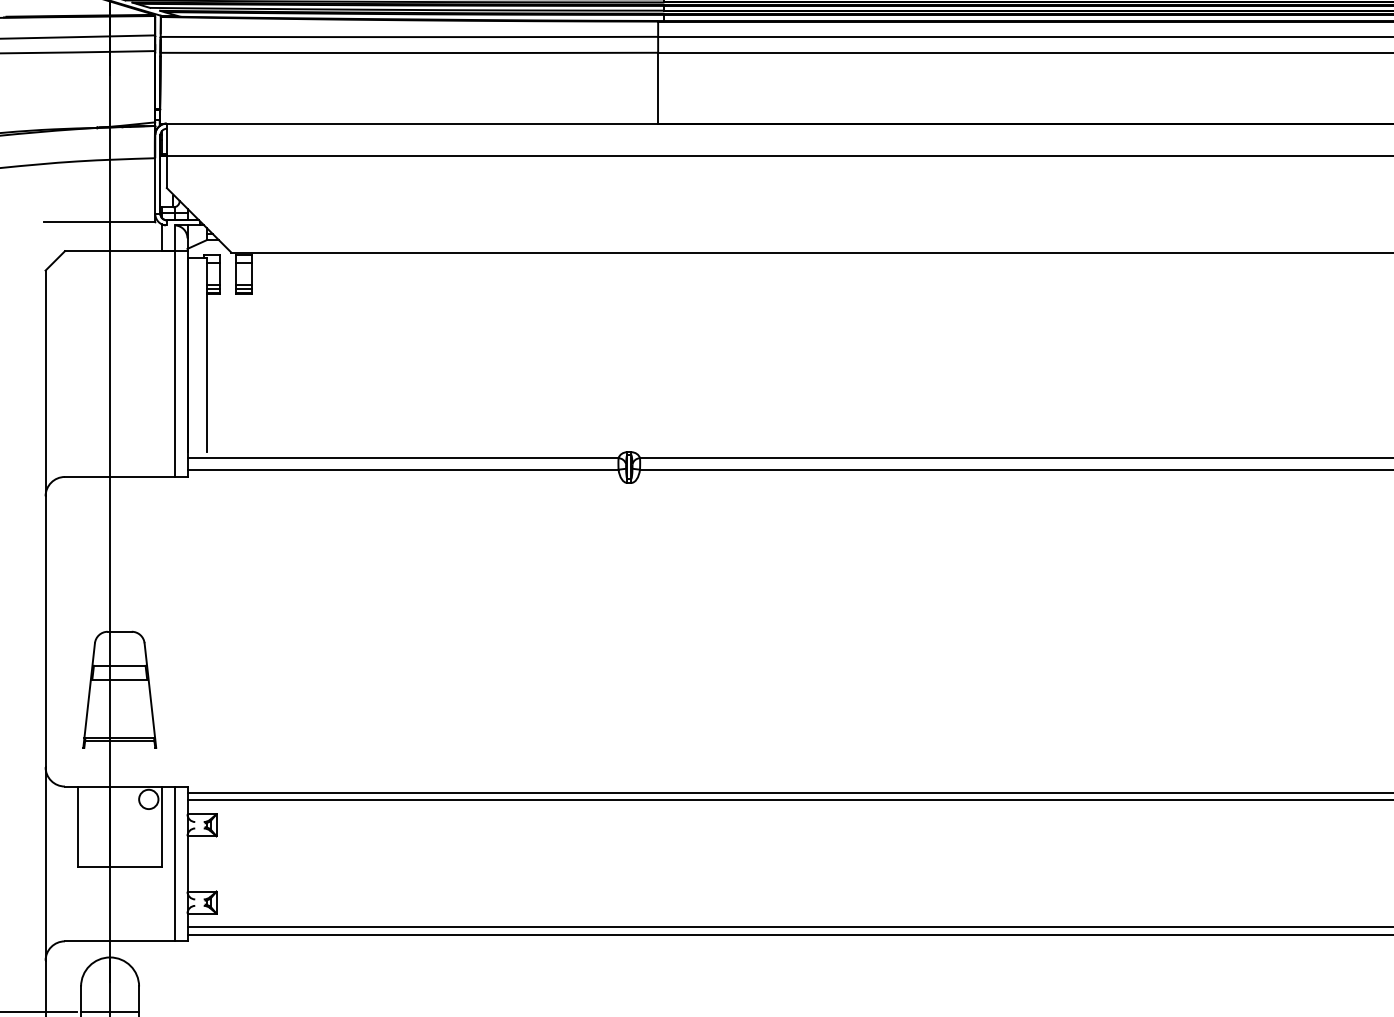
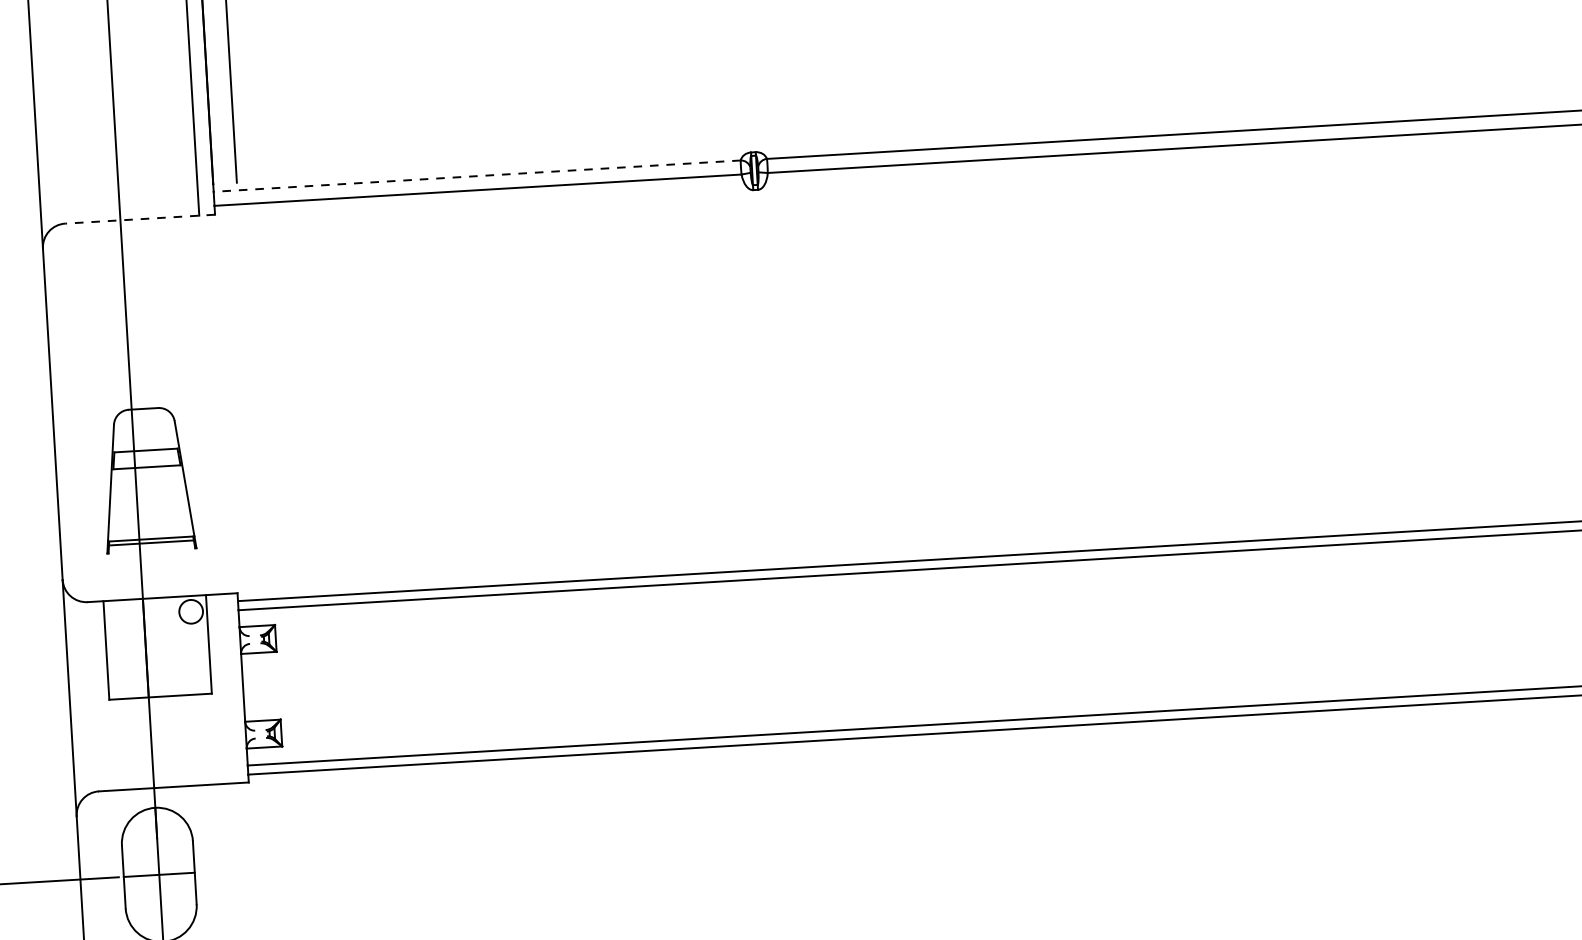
line: (403, 458) -> (477, 176), solid -> dashed
line: (125, 476) -> (139, 218), solid -> dashed
line: (174, 863) -> (227, 688), removed

